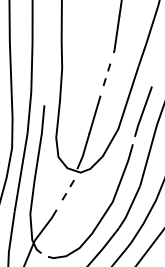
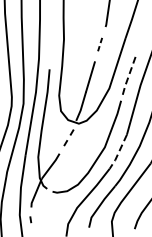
part: (106, 74) -> (99, 44), size x0.7
line: (143, 111) -> (129, 74), solid -> dashed
line: (129, 209) -> (118, 153), solid -> dashed

